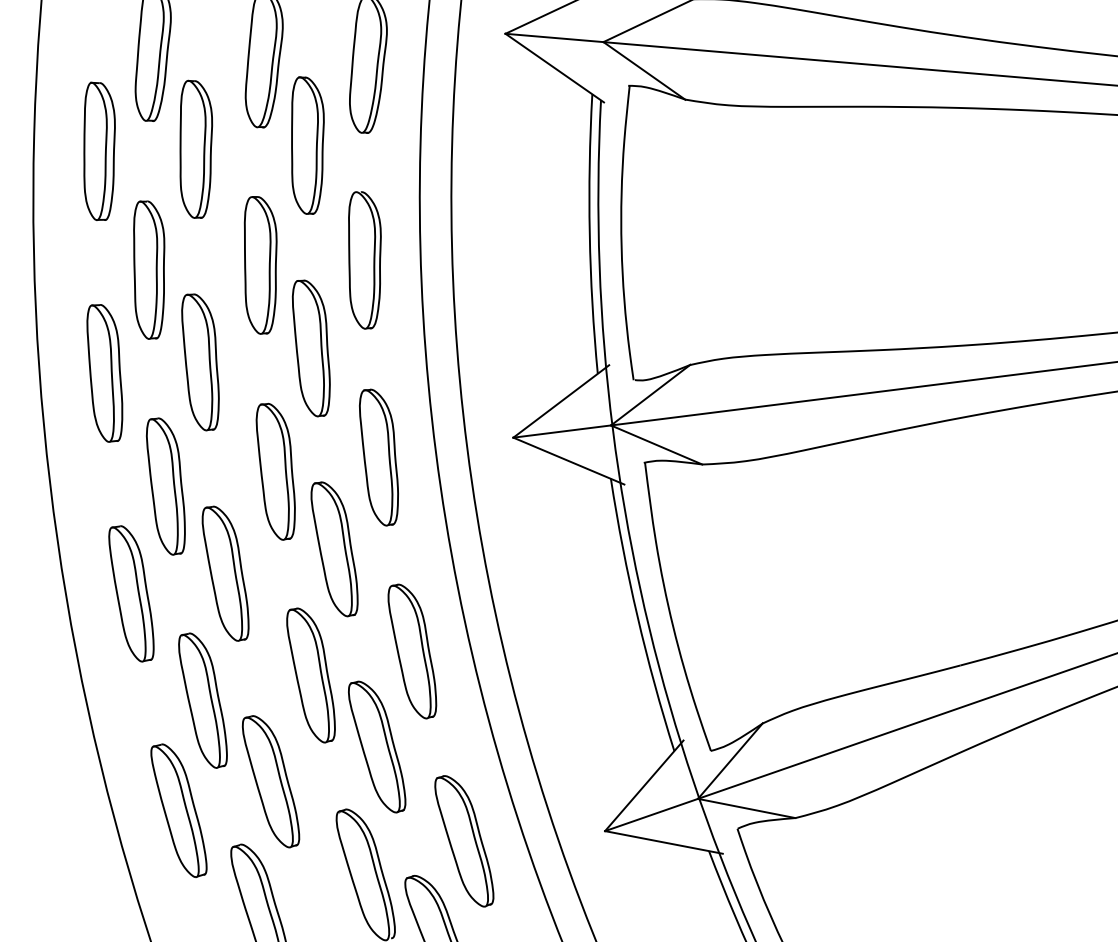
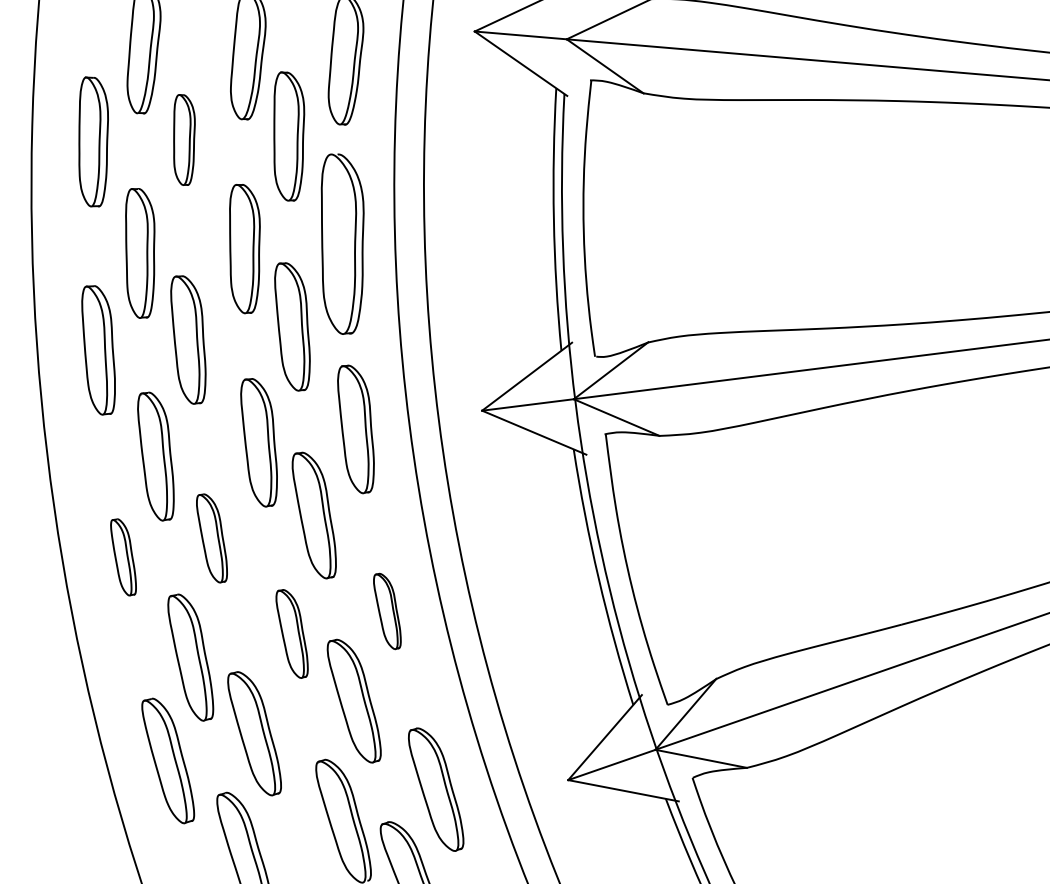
part: (196, 148) -> (184, 139), size x0.7
part: (364, 260) -> (342, 244), size x1.4
part: (225, 573) -> (211, 538), size x0.7
part: (131, 594) -> (123, 557), size x0.6
part: (412, 651) -> (387, 611), size x0.6
part: (310, 674) -> (291, 633), size x0.7

